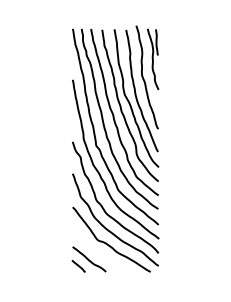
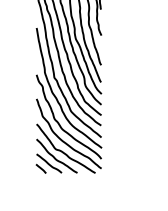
curve: (97, 251) -> (55, 157), added

